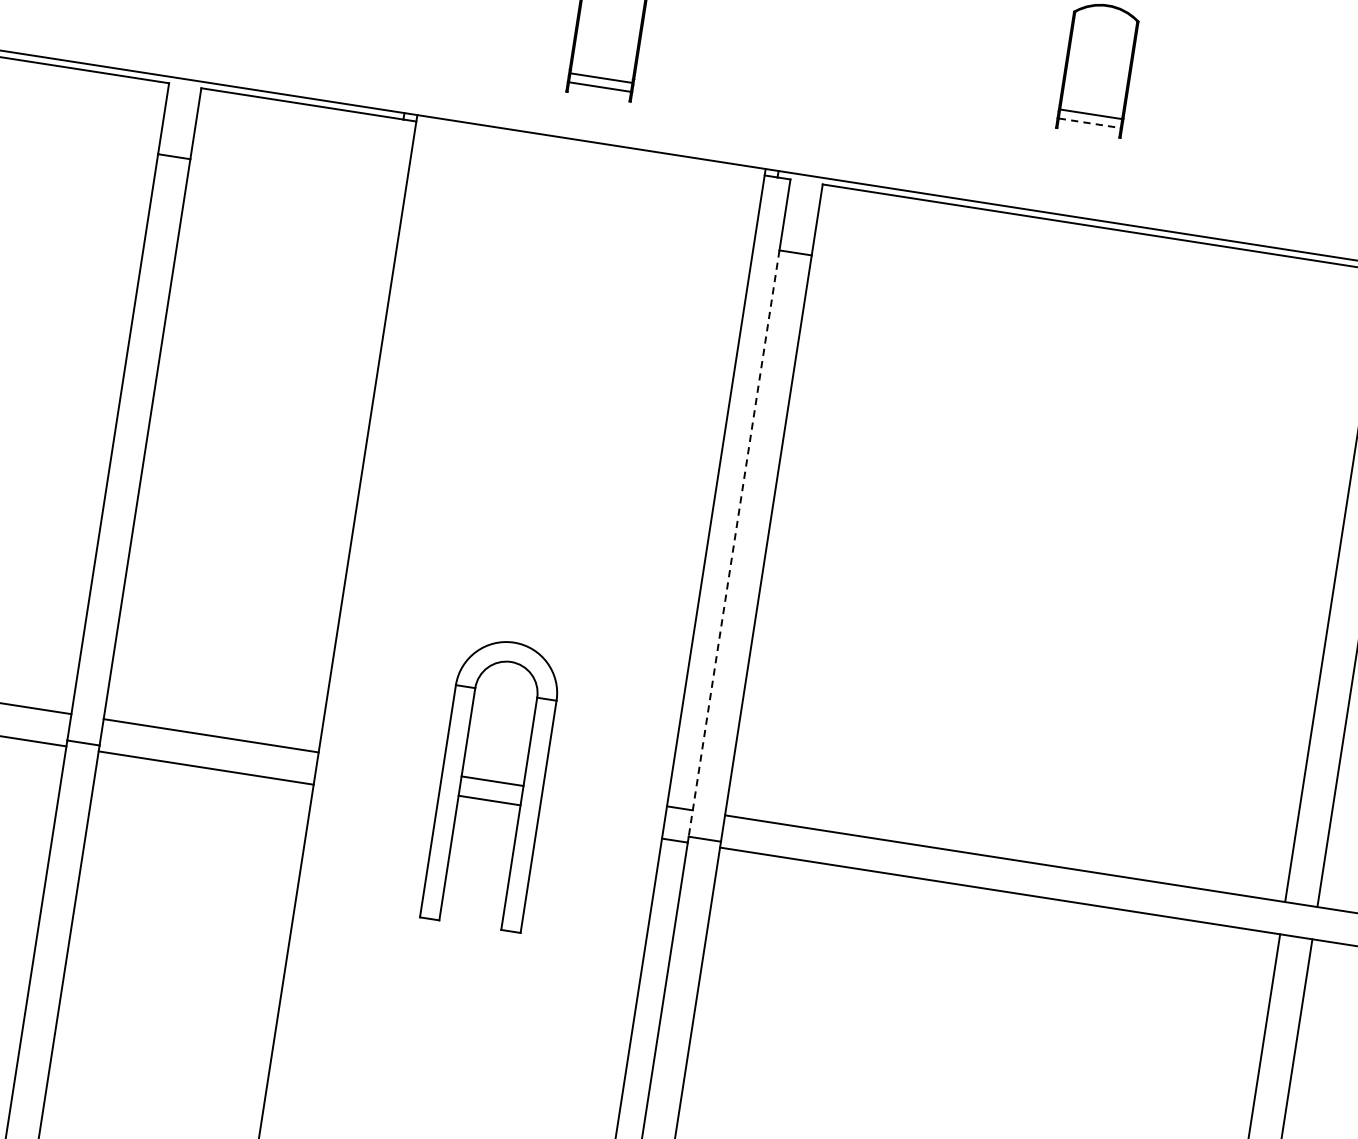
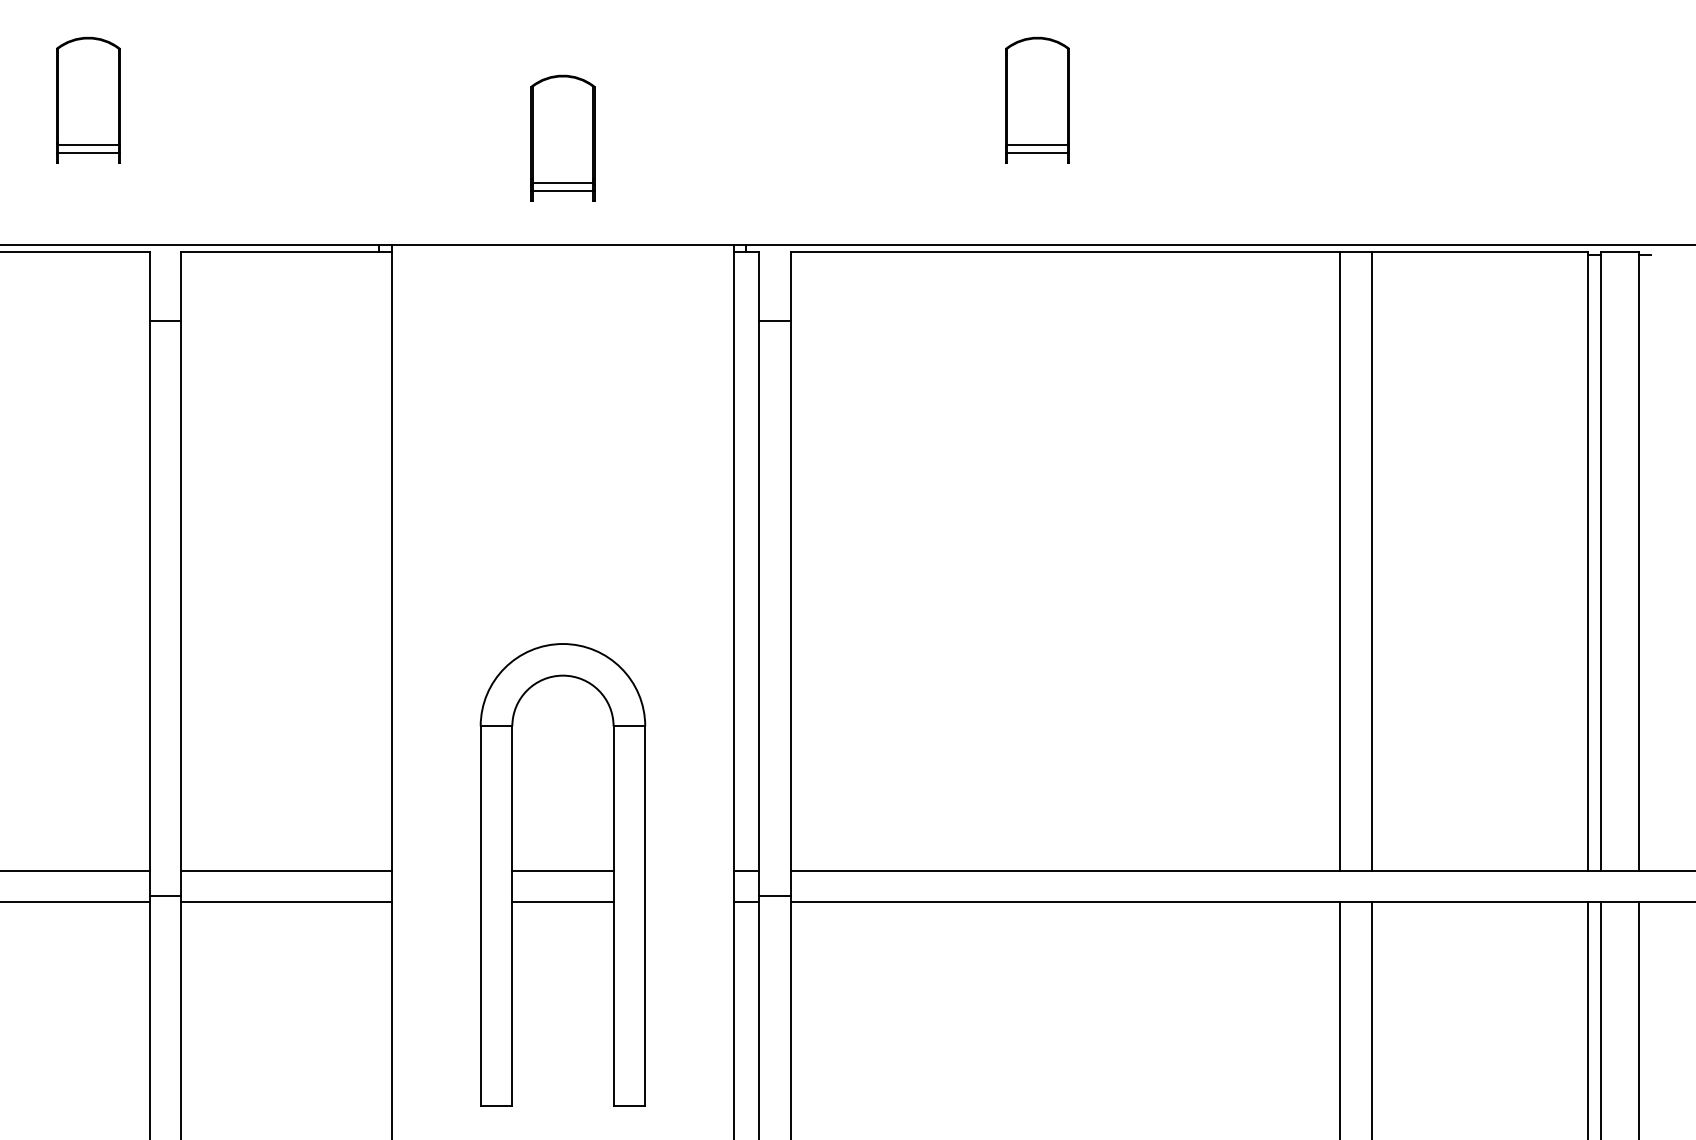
line: (1090, 123) -> (1038, 153), dashed -> solid
line: (734, 543) -> (759, 608), dashed -> solid
part: (491, 783) -> (562, 874), size x1.67

